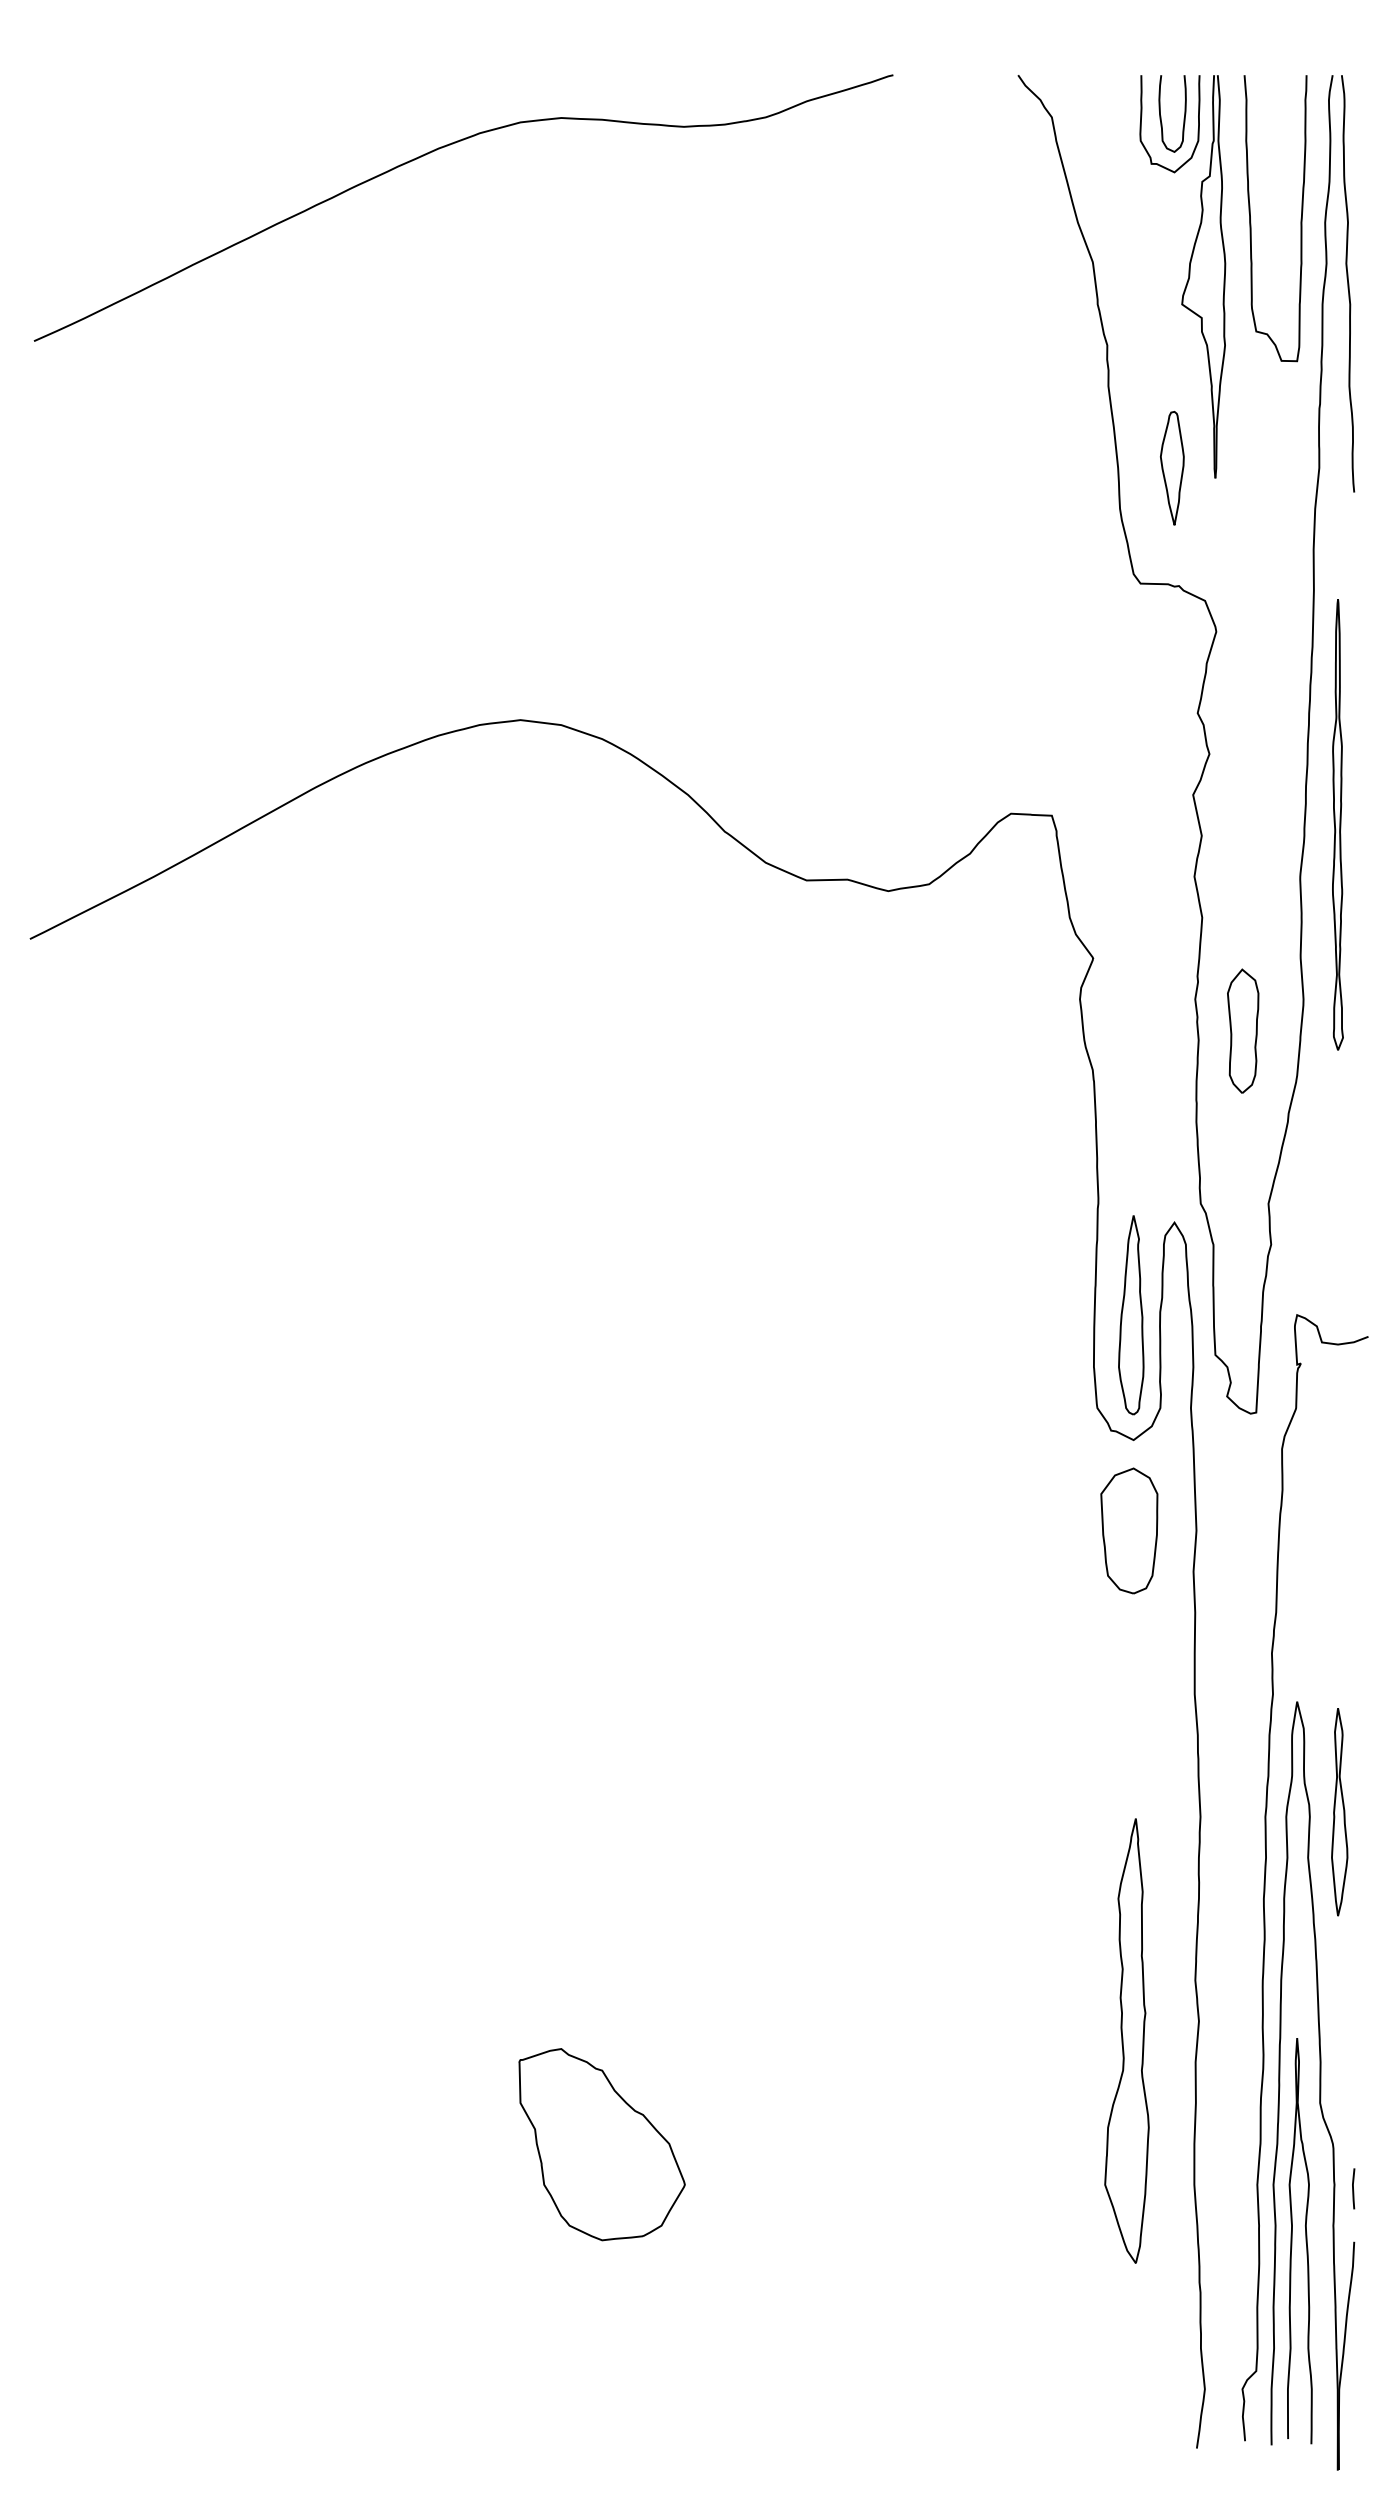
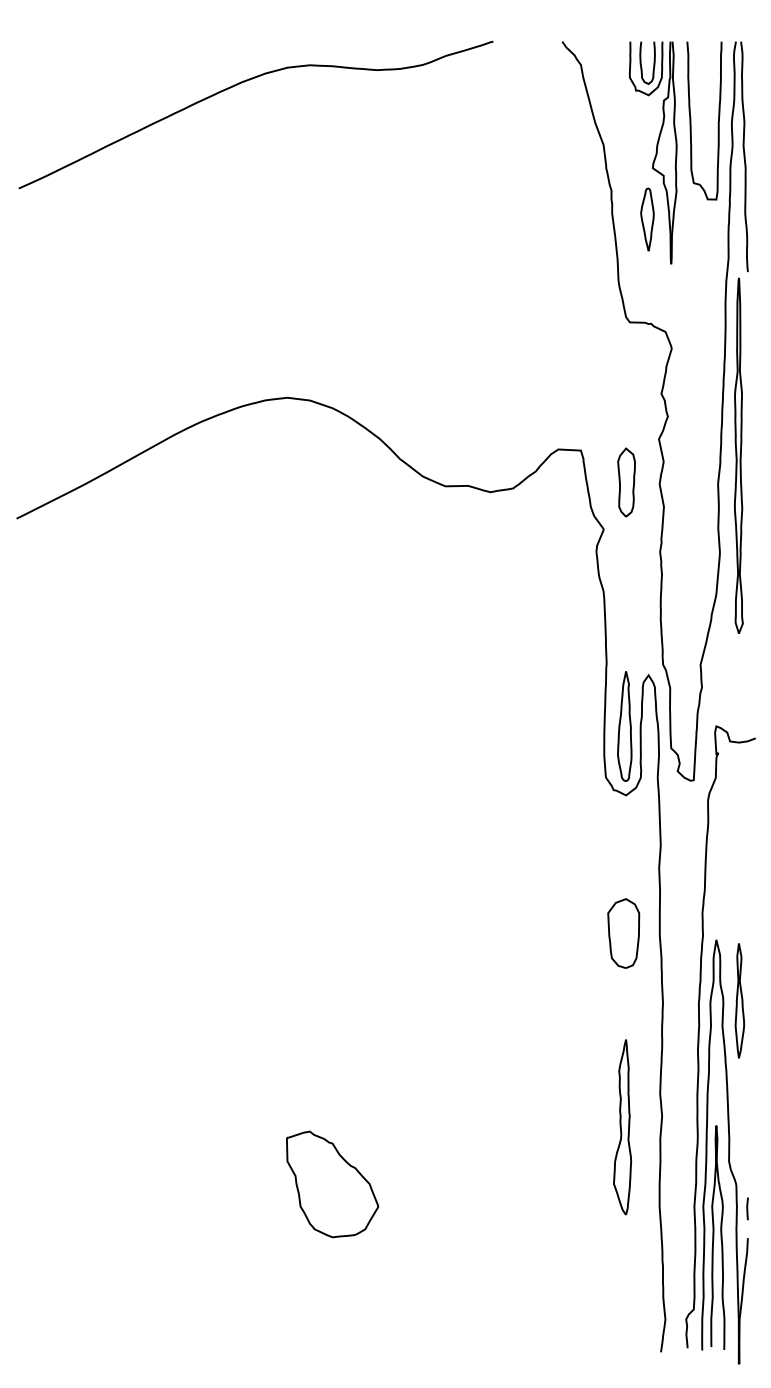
part: (1172, 467) -> (647, 219), moved
part: (1337, 824) -> (738, 455), size x1.43
part: (1243, 1031) -> (626, 482), moved
part: (1128, 1530) -> (623, 933), moved
part: (1127, 2041) -> (622, 1127), size x0.71

